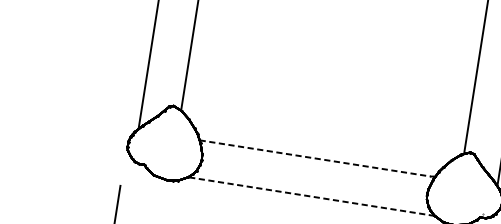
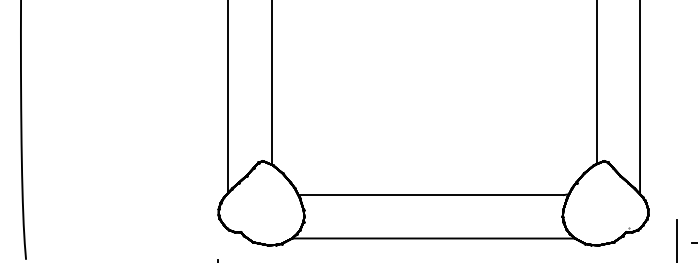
line: (315, 158) -> (431, 195), dashed -> solid
line: (311, 196) -> (433, 238), dashed -> solid

